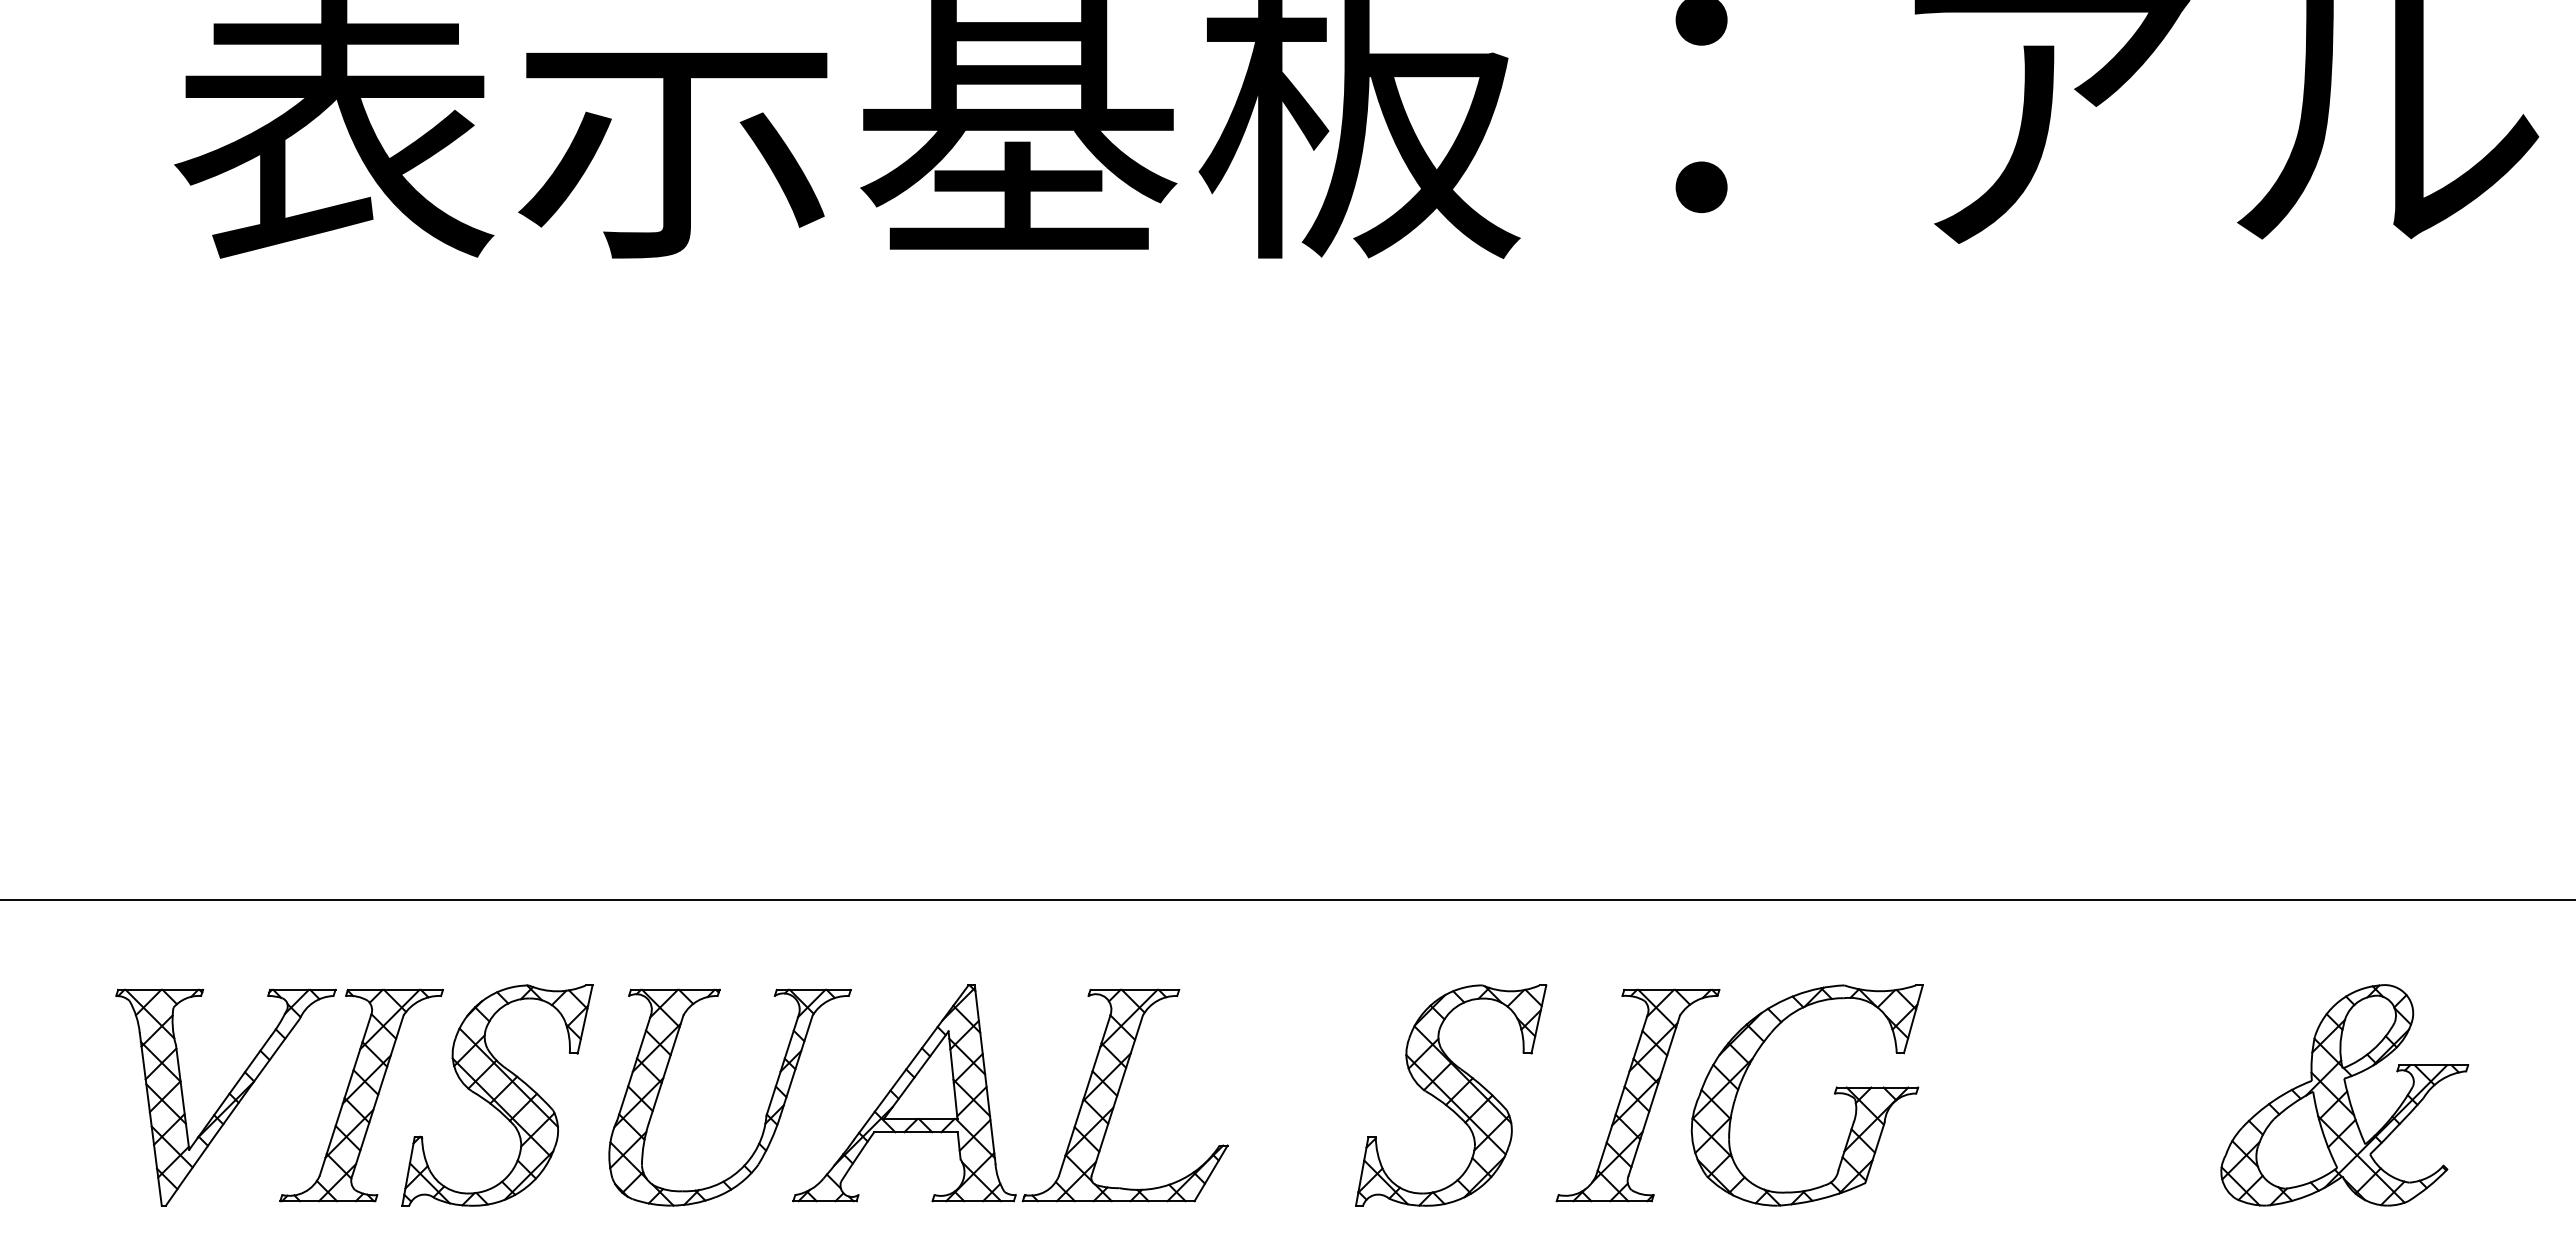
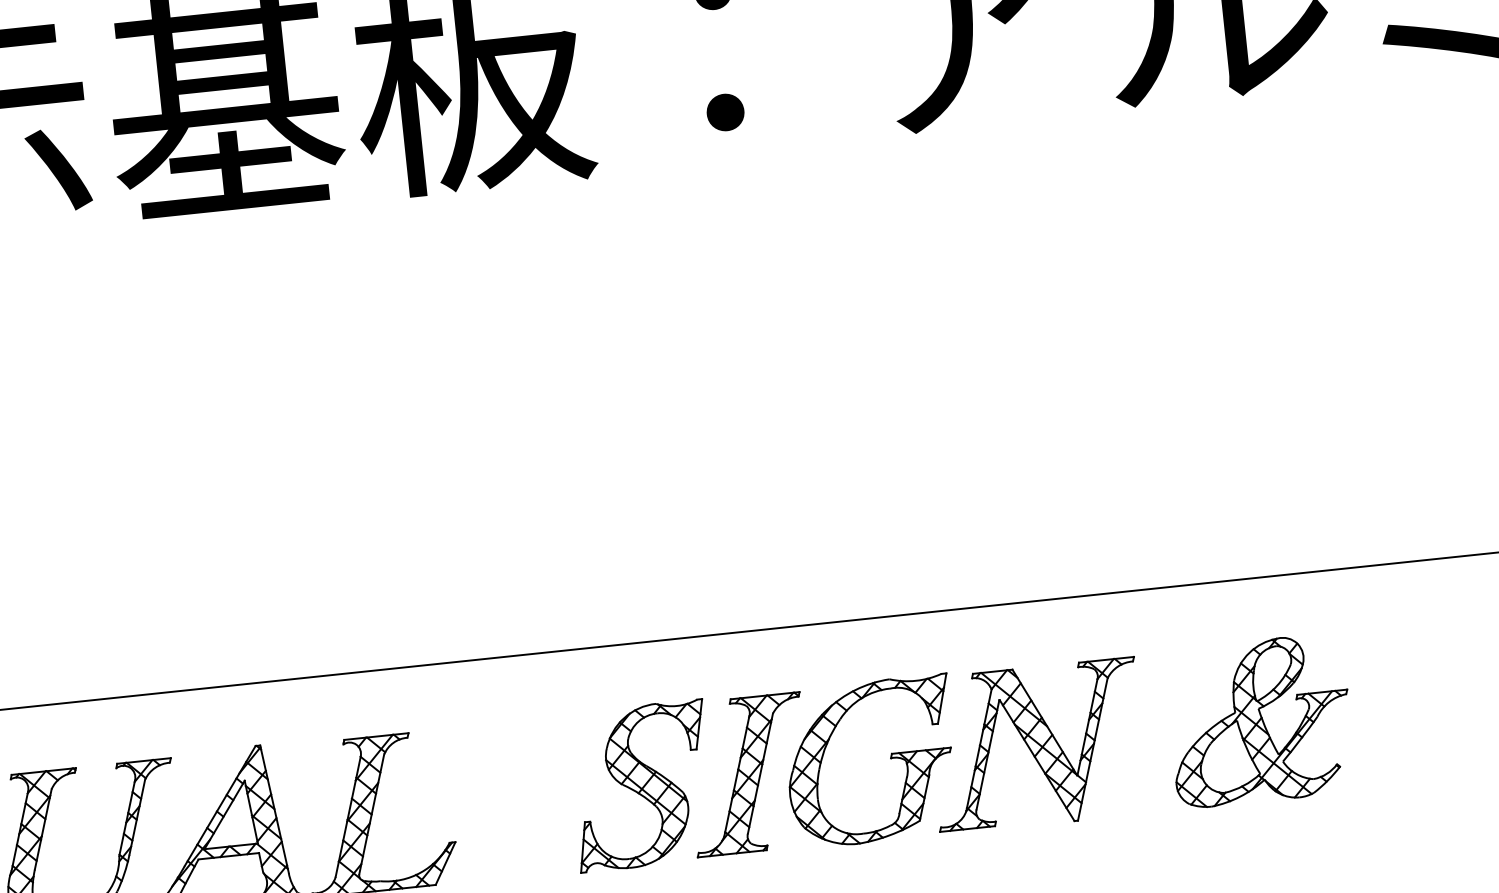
part: (1451, 1095) -> (641, 785), moved
part: (2036, 1097) -> (1037, 745), added

